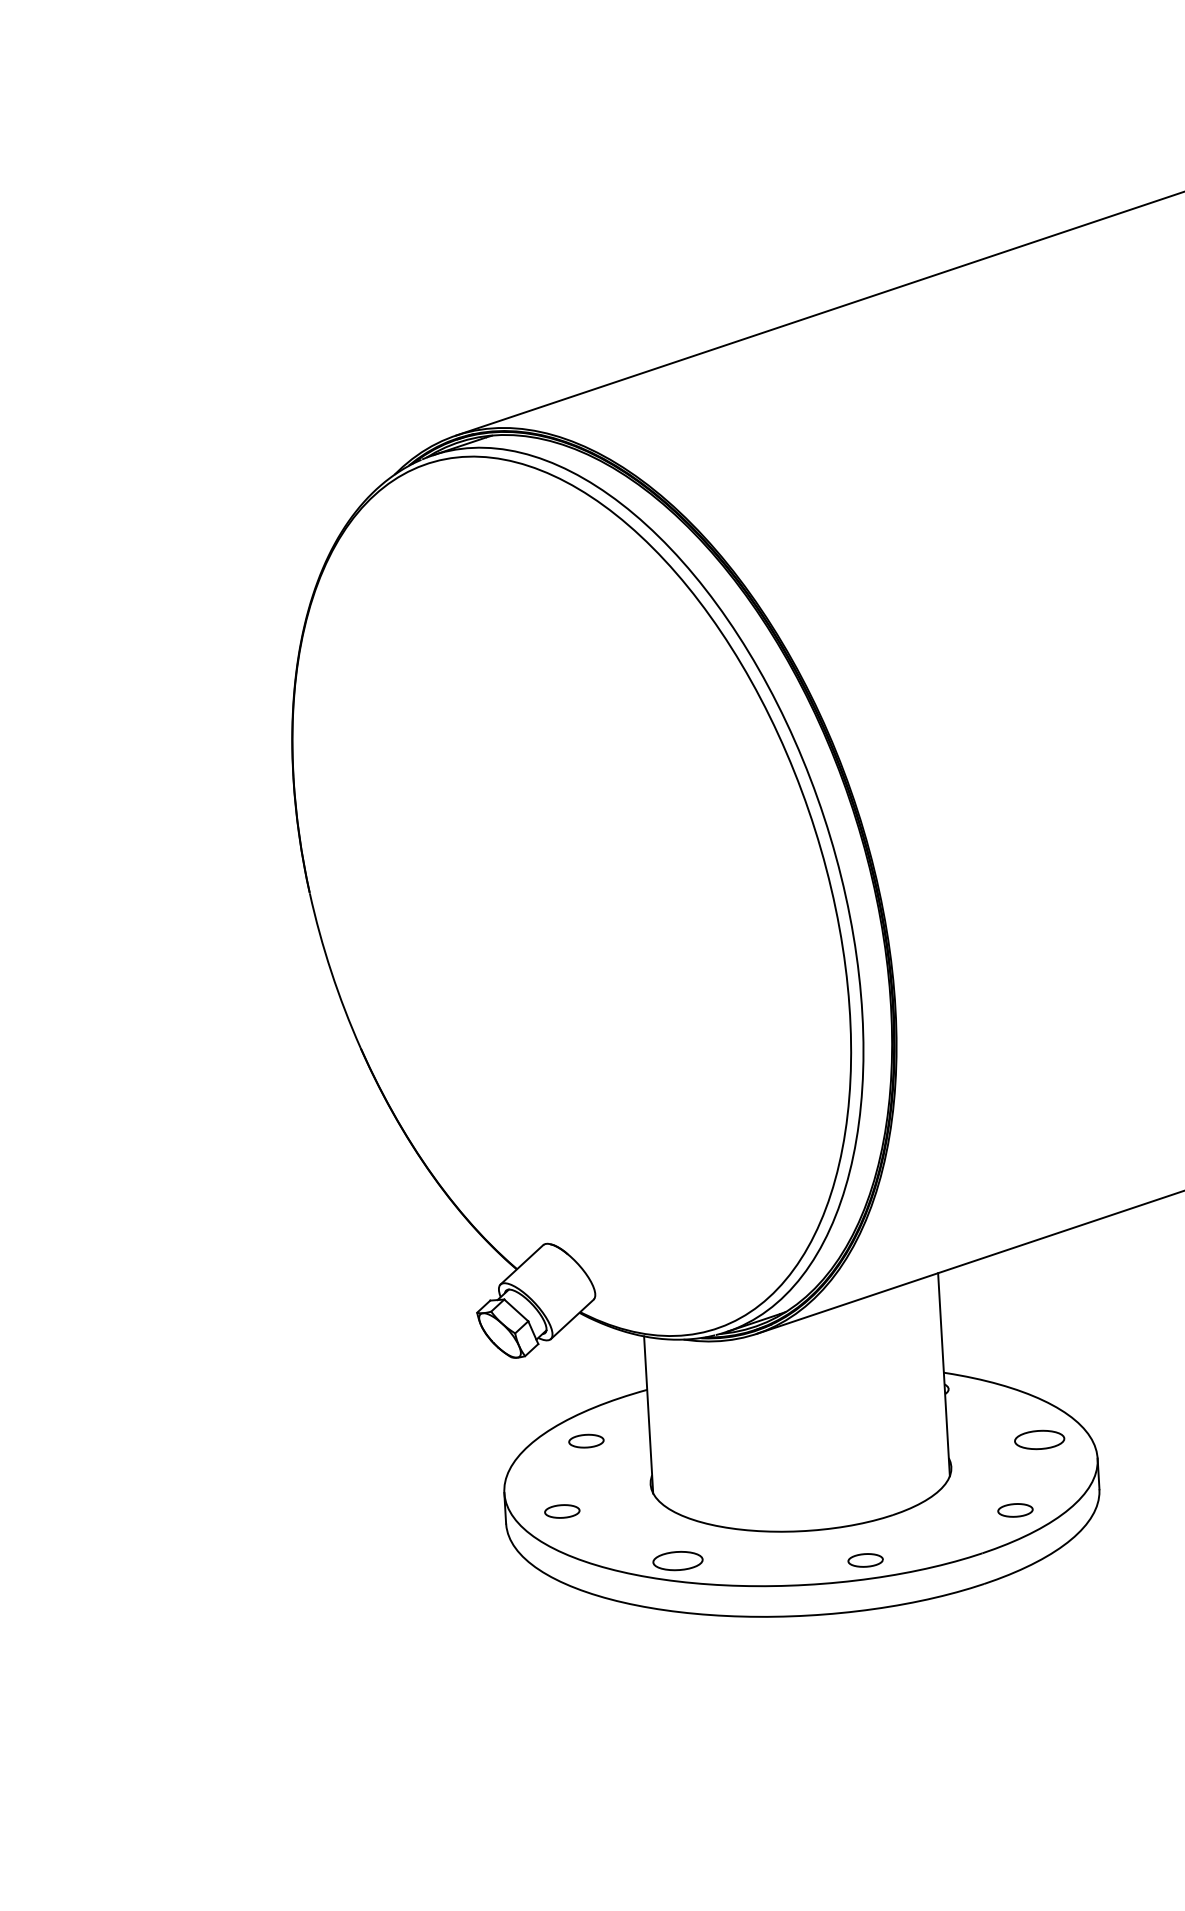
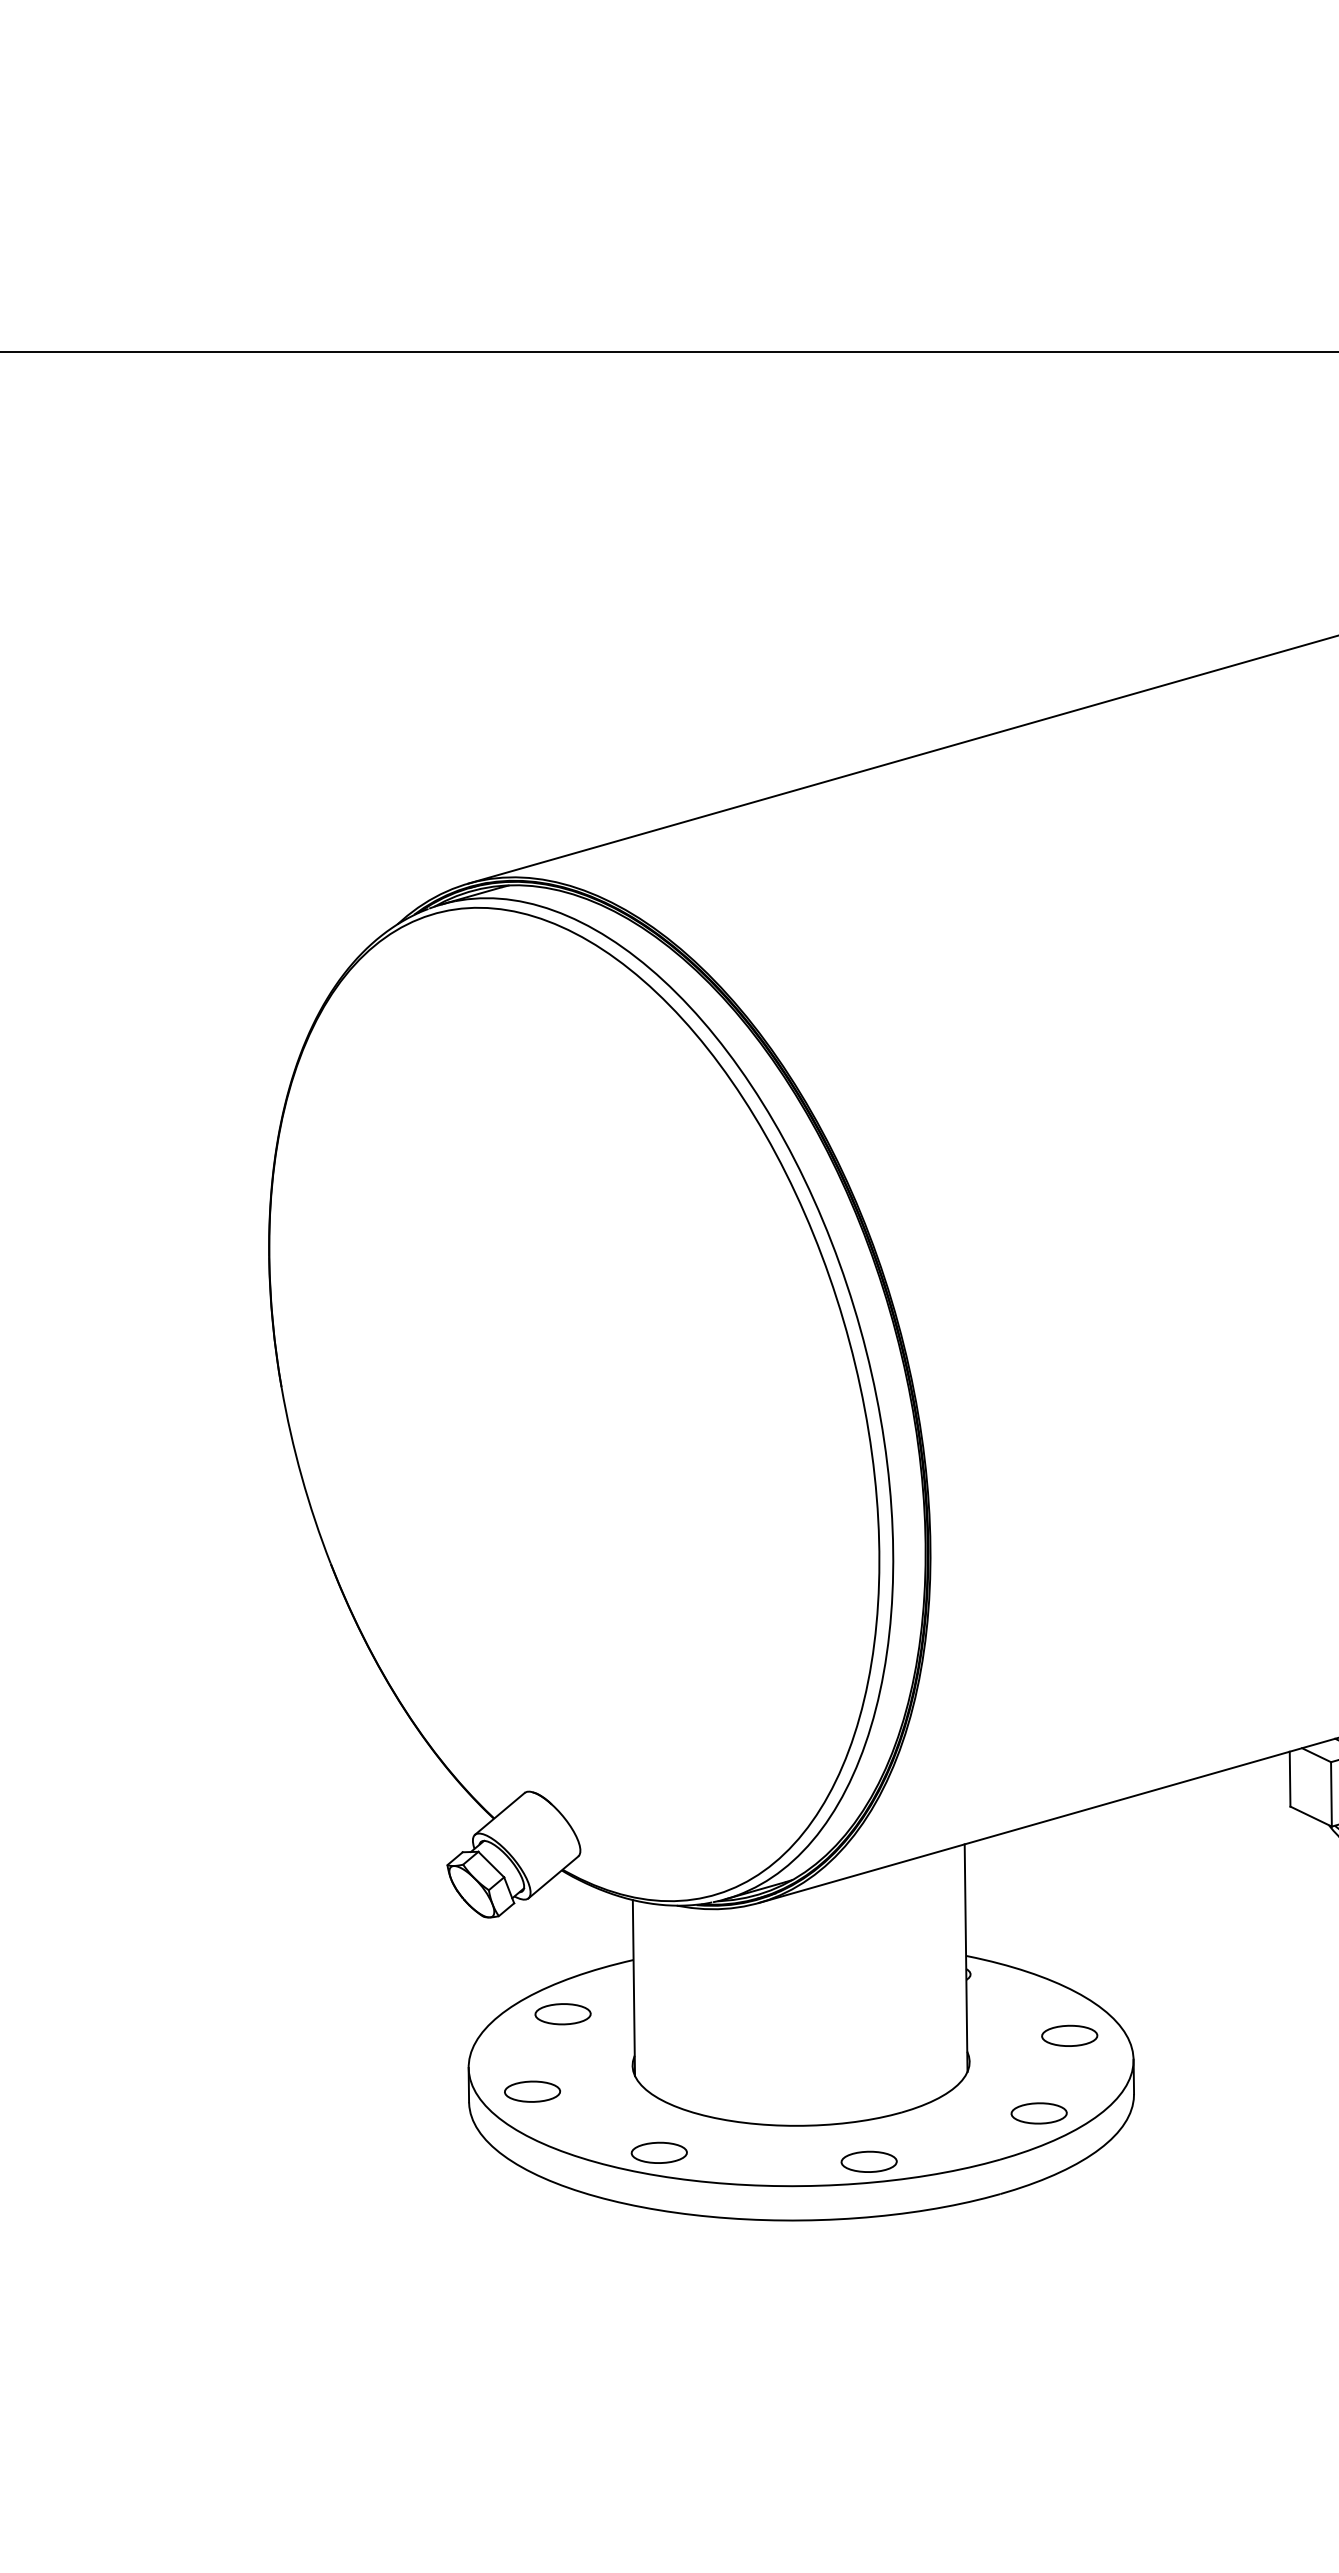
part: (585, 1441) -> (562, 2014), size x1.43
part: (1014, 1510) -> (1038, 2113), size x1.43
part: (562, 1511) -> (532, 2091), size x1.43
part: (865, 1560) -> (868, 2161), size x1.43

